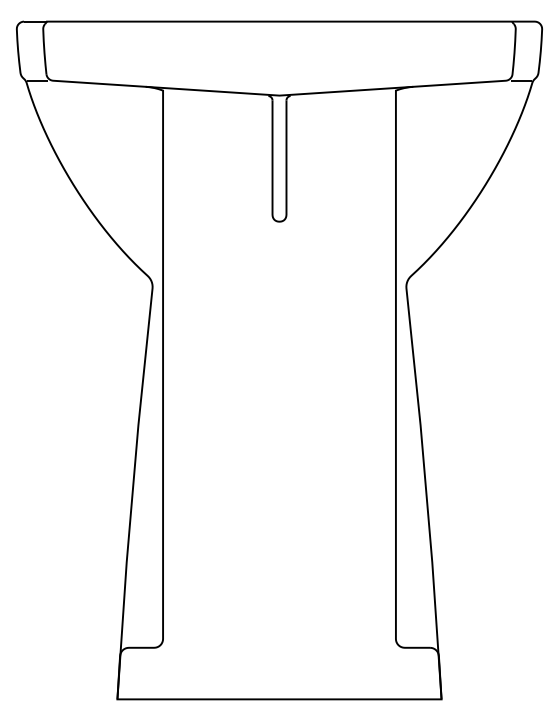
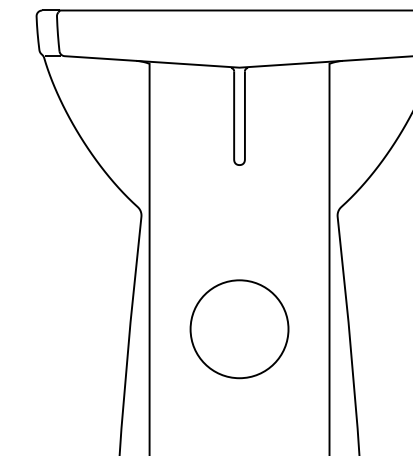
circle: (279, 433) -> (239, 328), added

